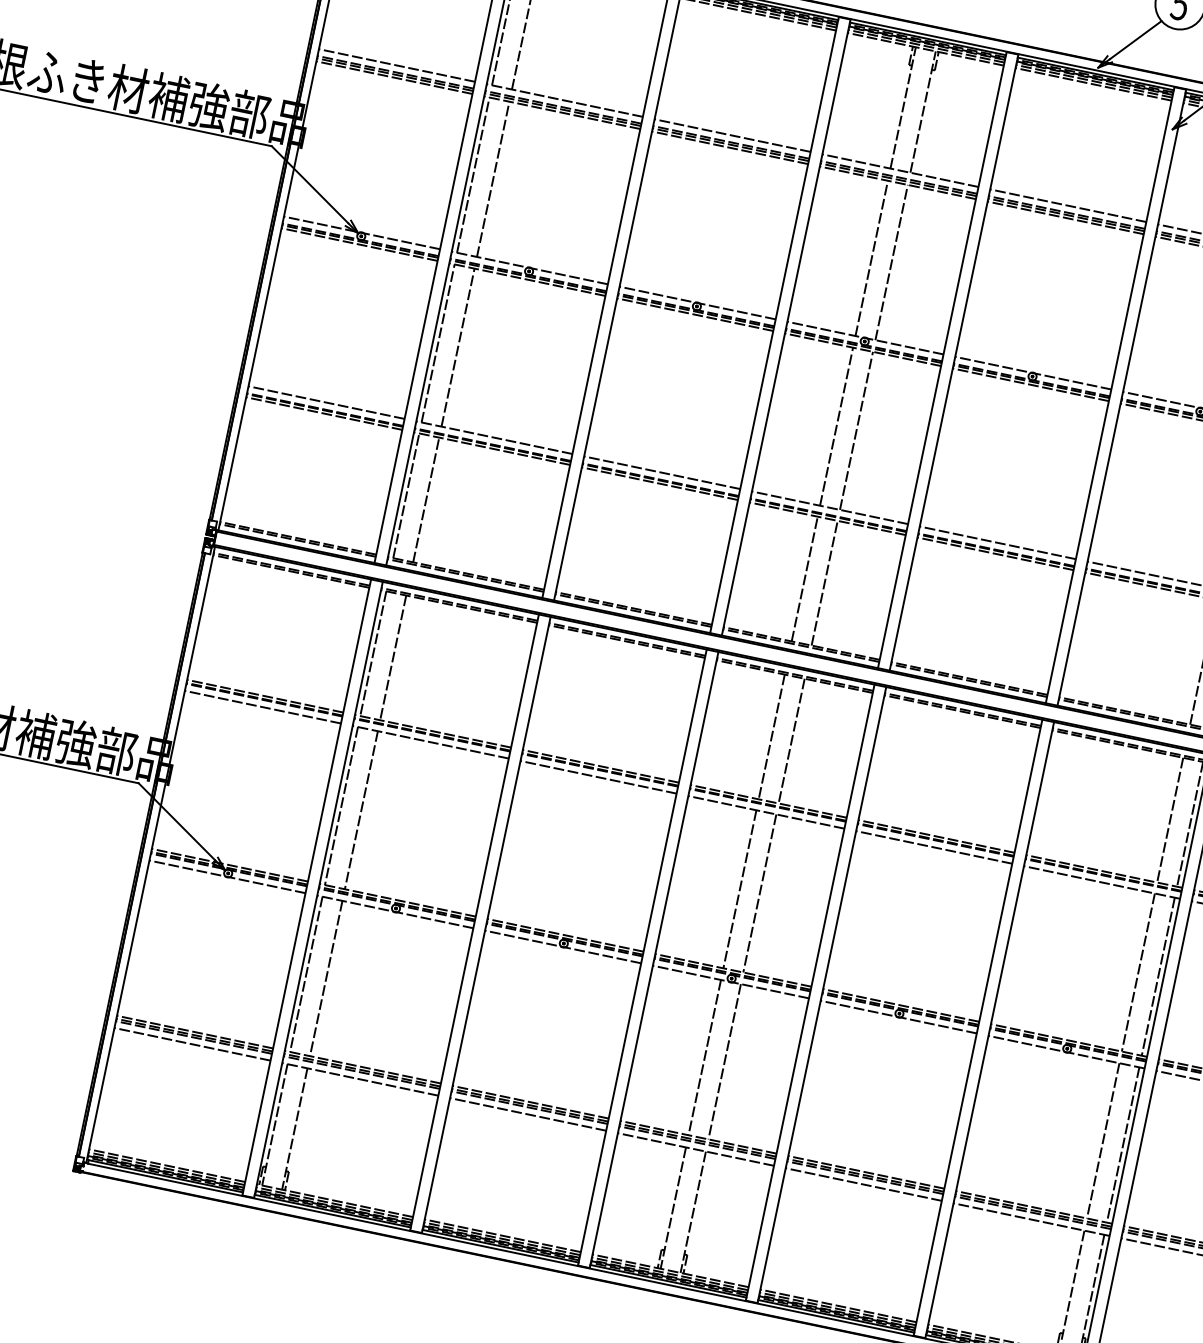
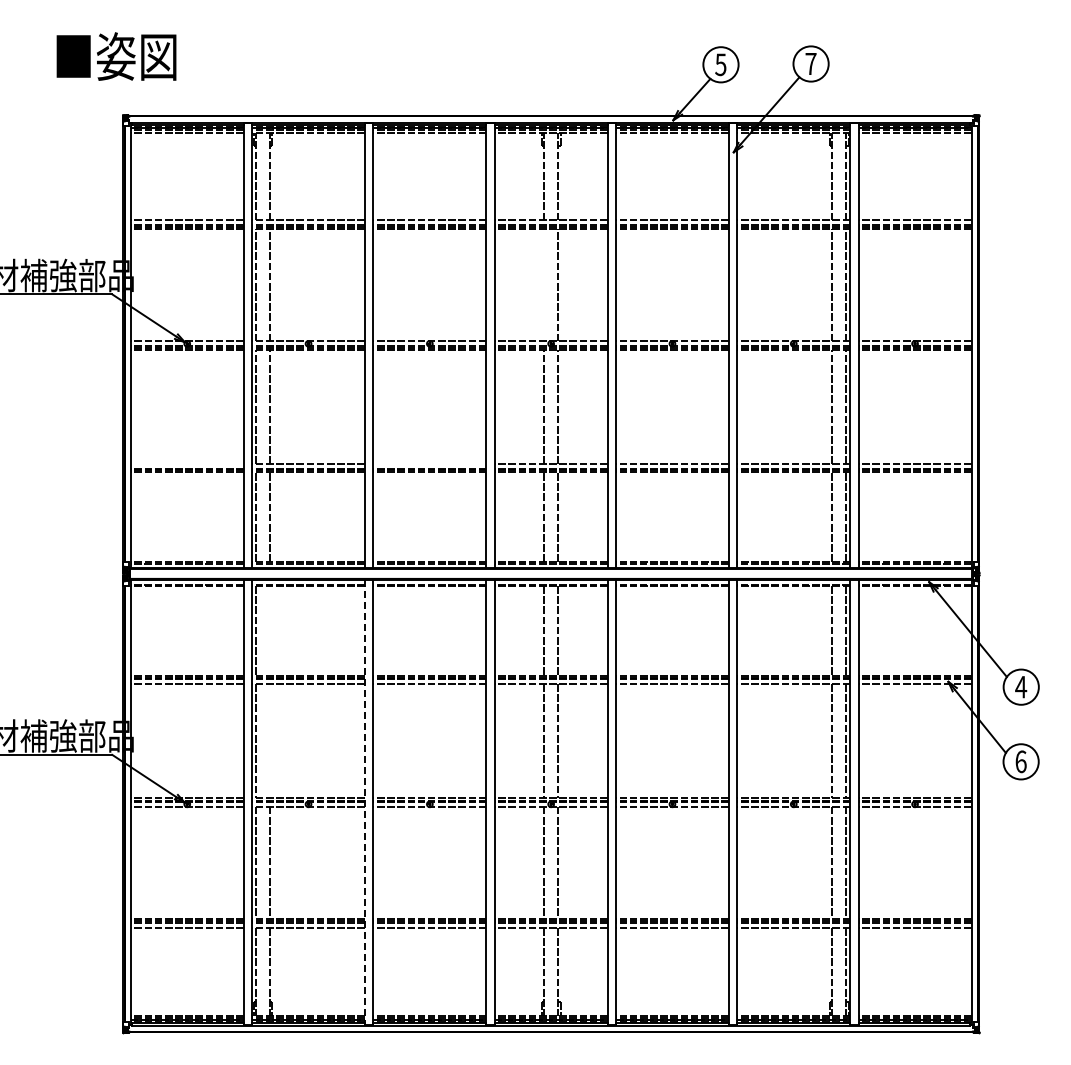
line: (870, 258) -> (543, 285), removed
line: (325, 403) -> (186, 464), removed
line: (661, 473) -> (429, 464), removed
line: (393, 658) -> (270, 631), removed
line: (361, 810) -> (270, 741), removed
line: (473, 922) -> (364, 802), solid -> dashed

